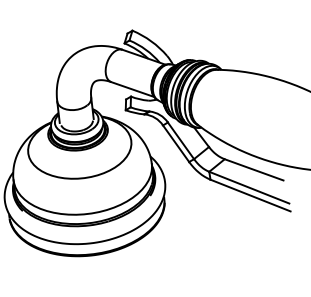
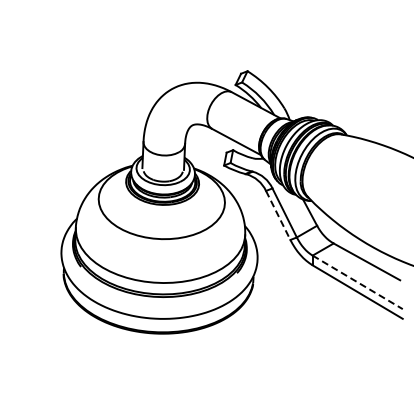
line: (176, 143) -> (278, 215), solid -> dashed
line: (249, 187) -> (358, 282), solid -> dashed

